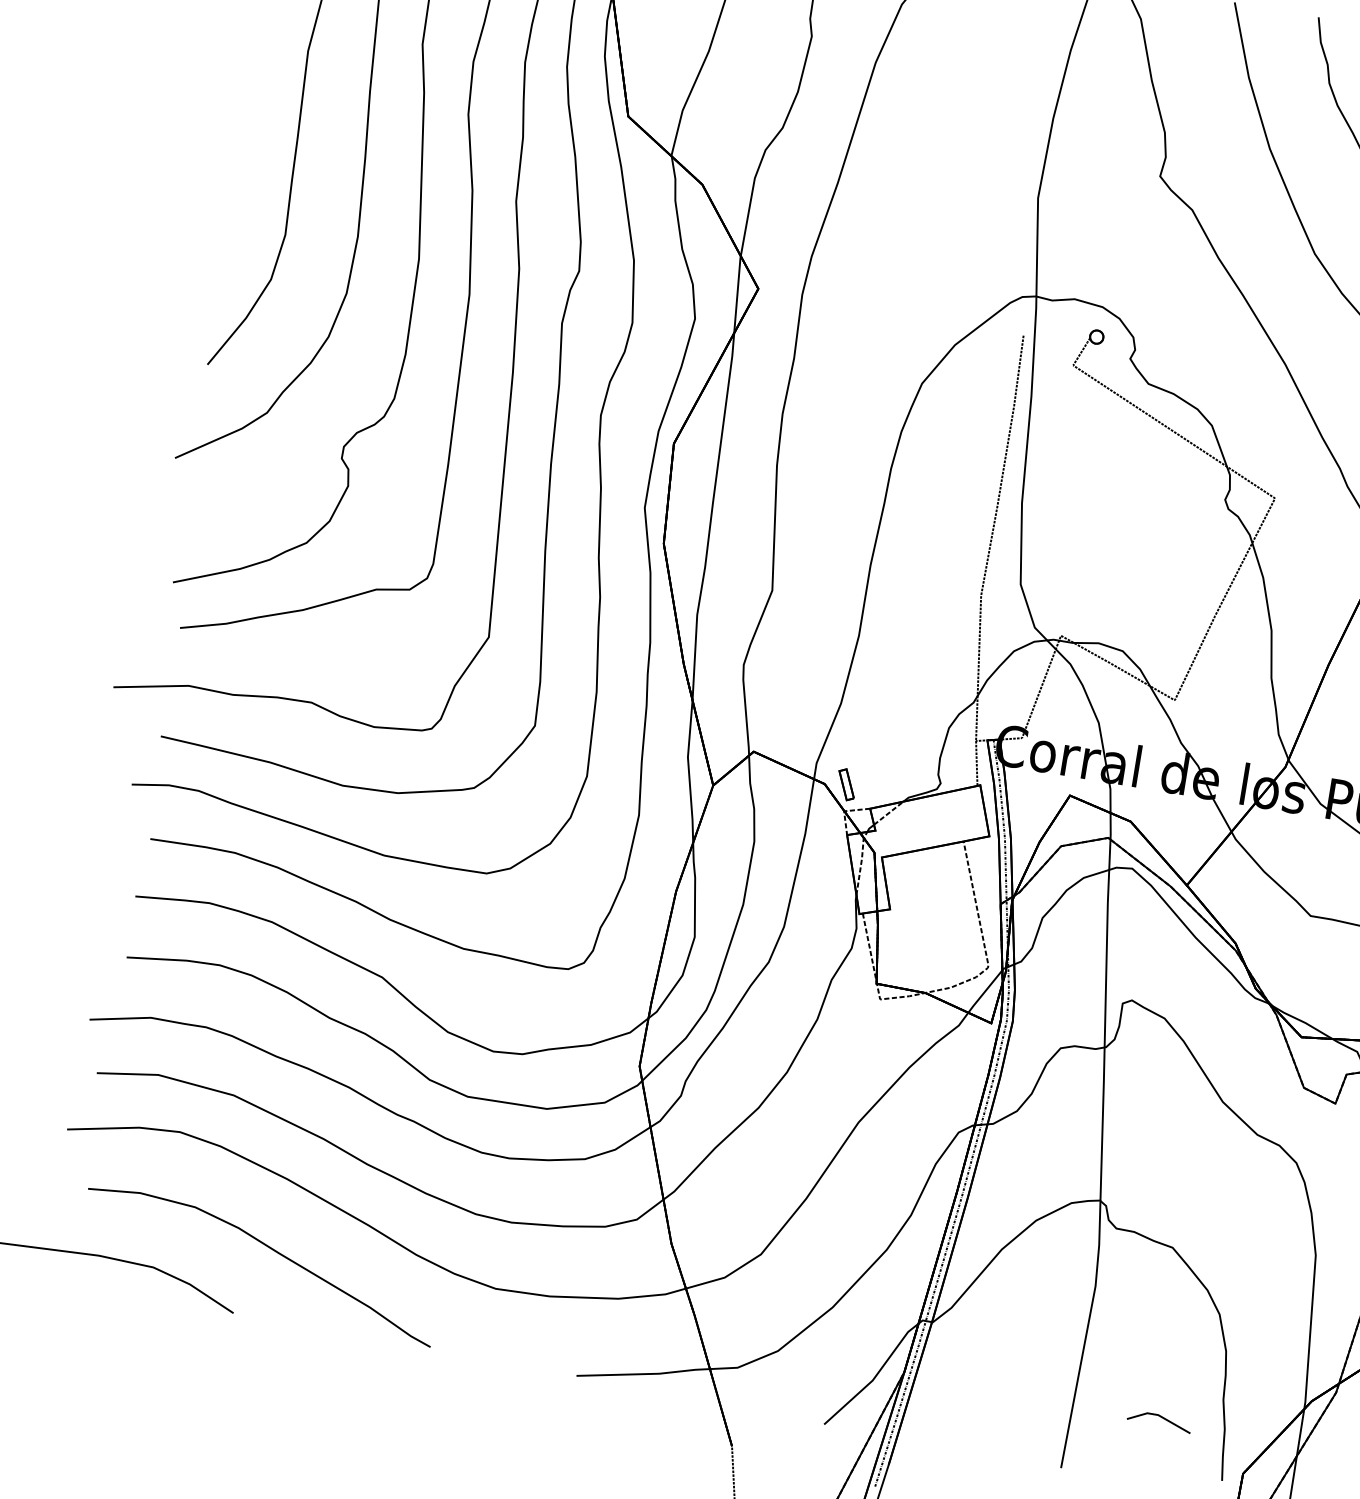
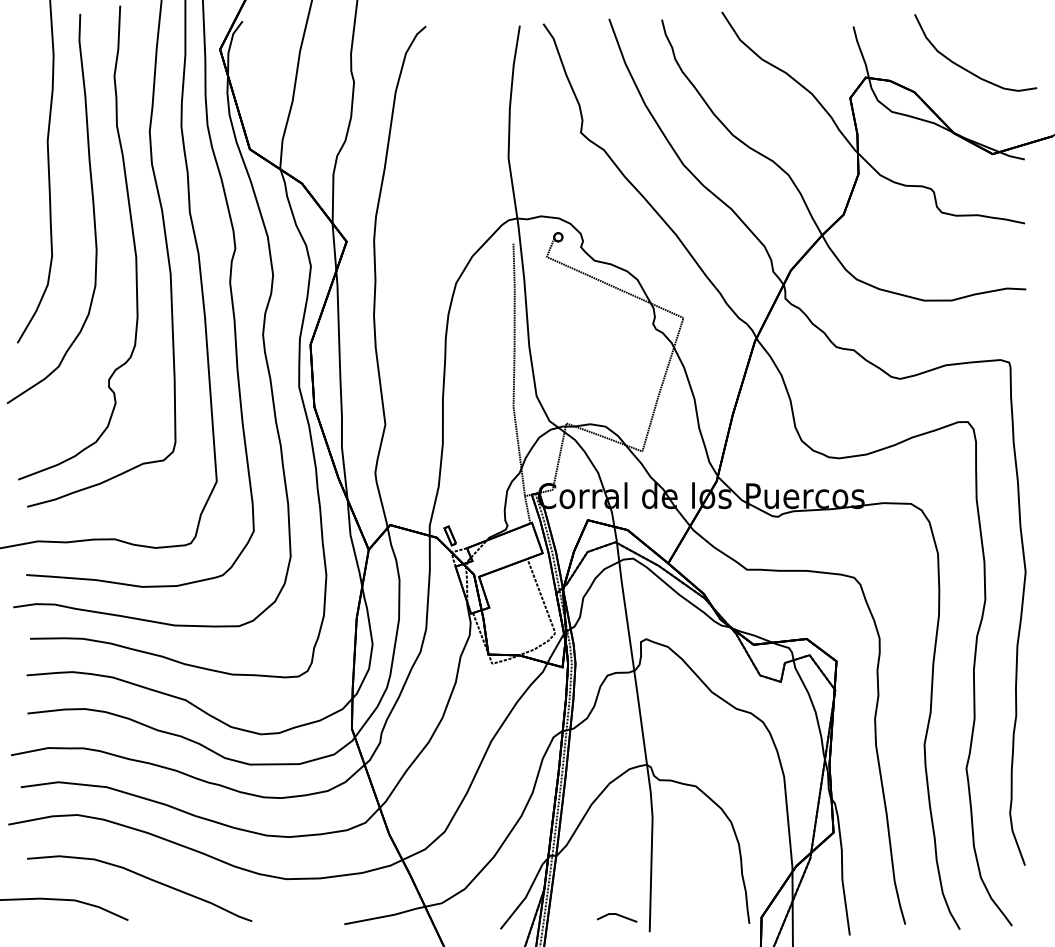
part: (1160, 1421) -> (617, 917), moved

